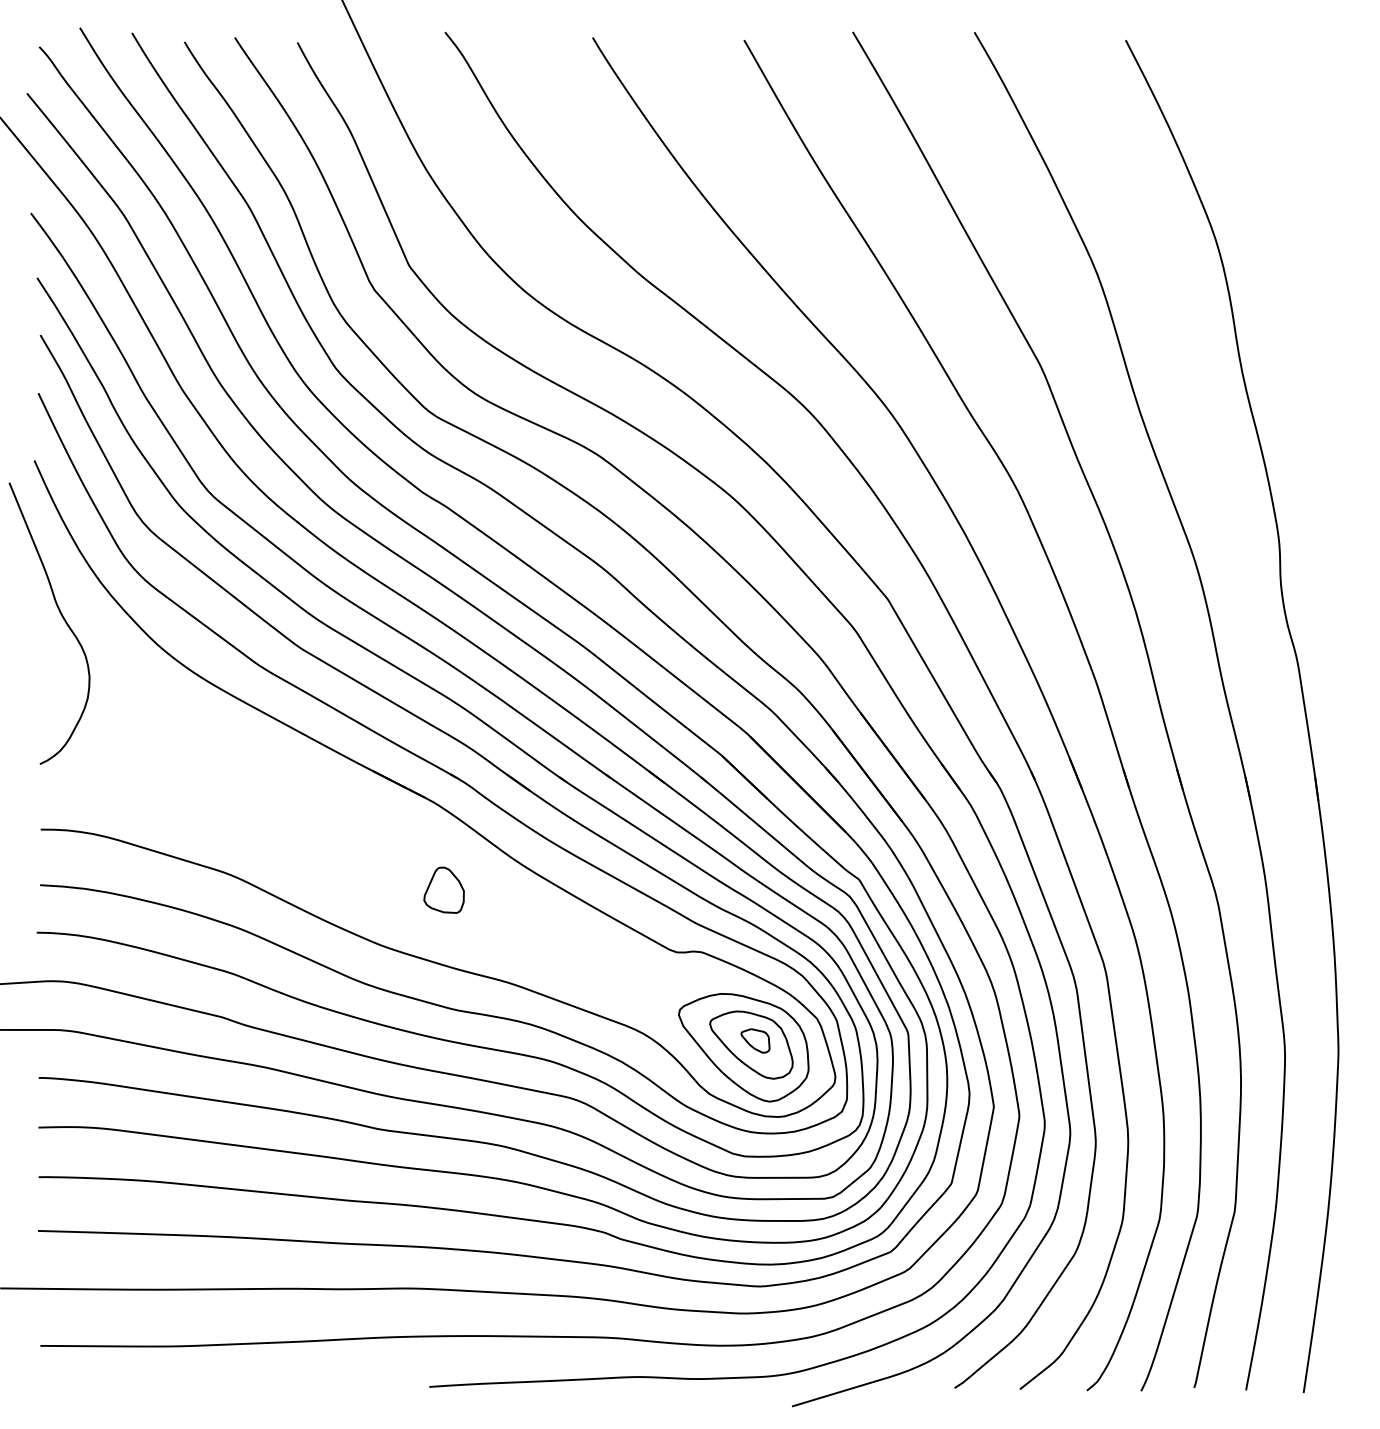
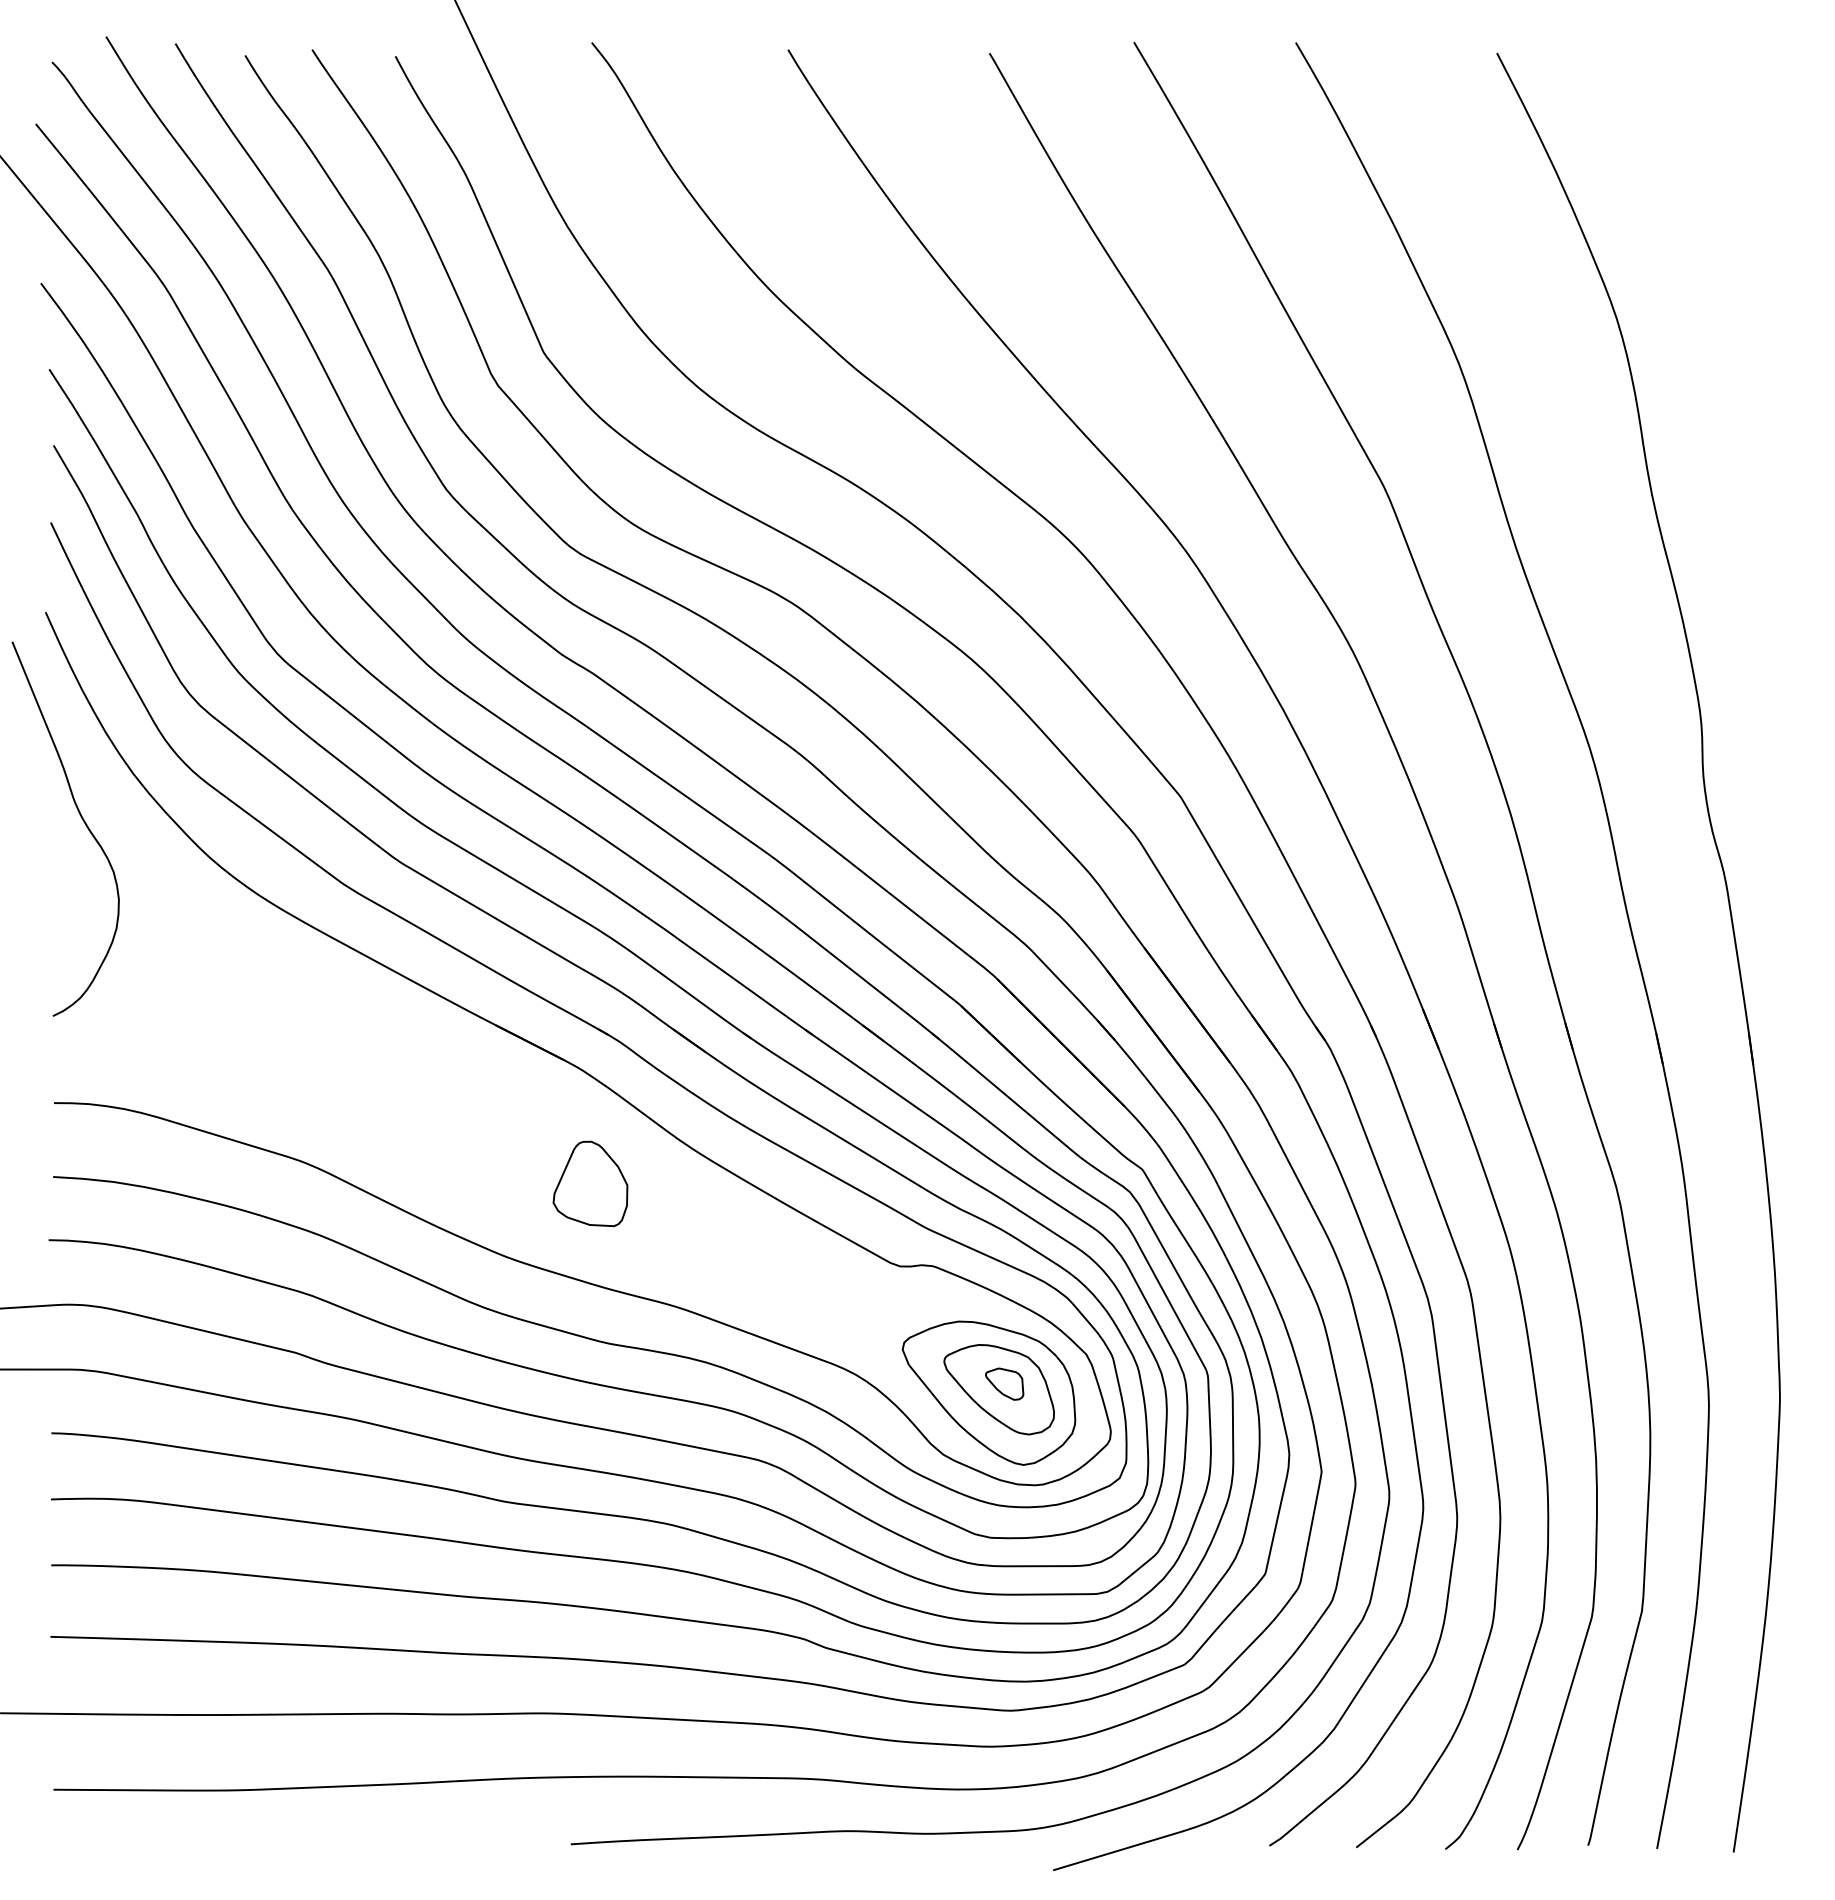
part: (444, 890) -> (590, 1183), size x1.4

